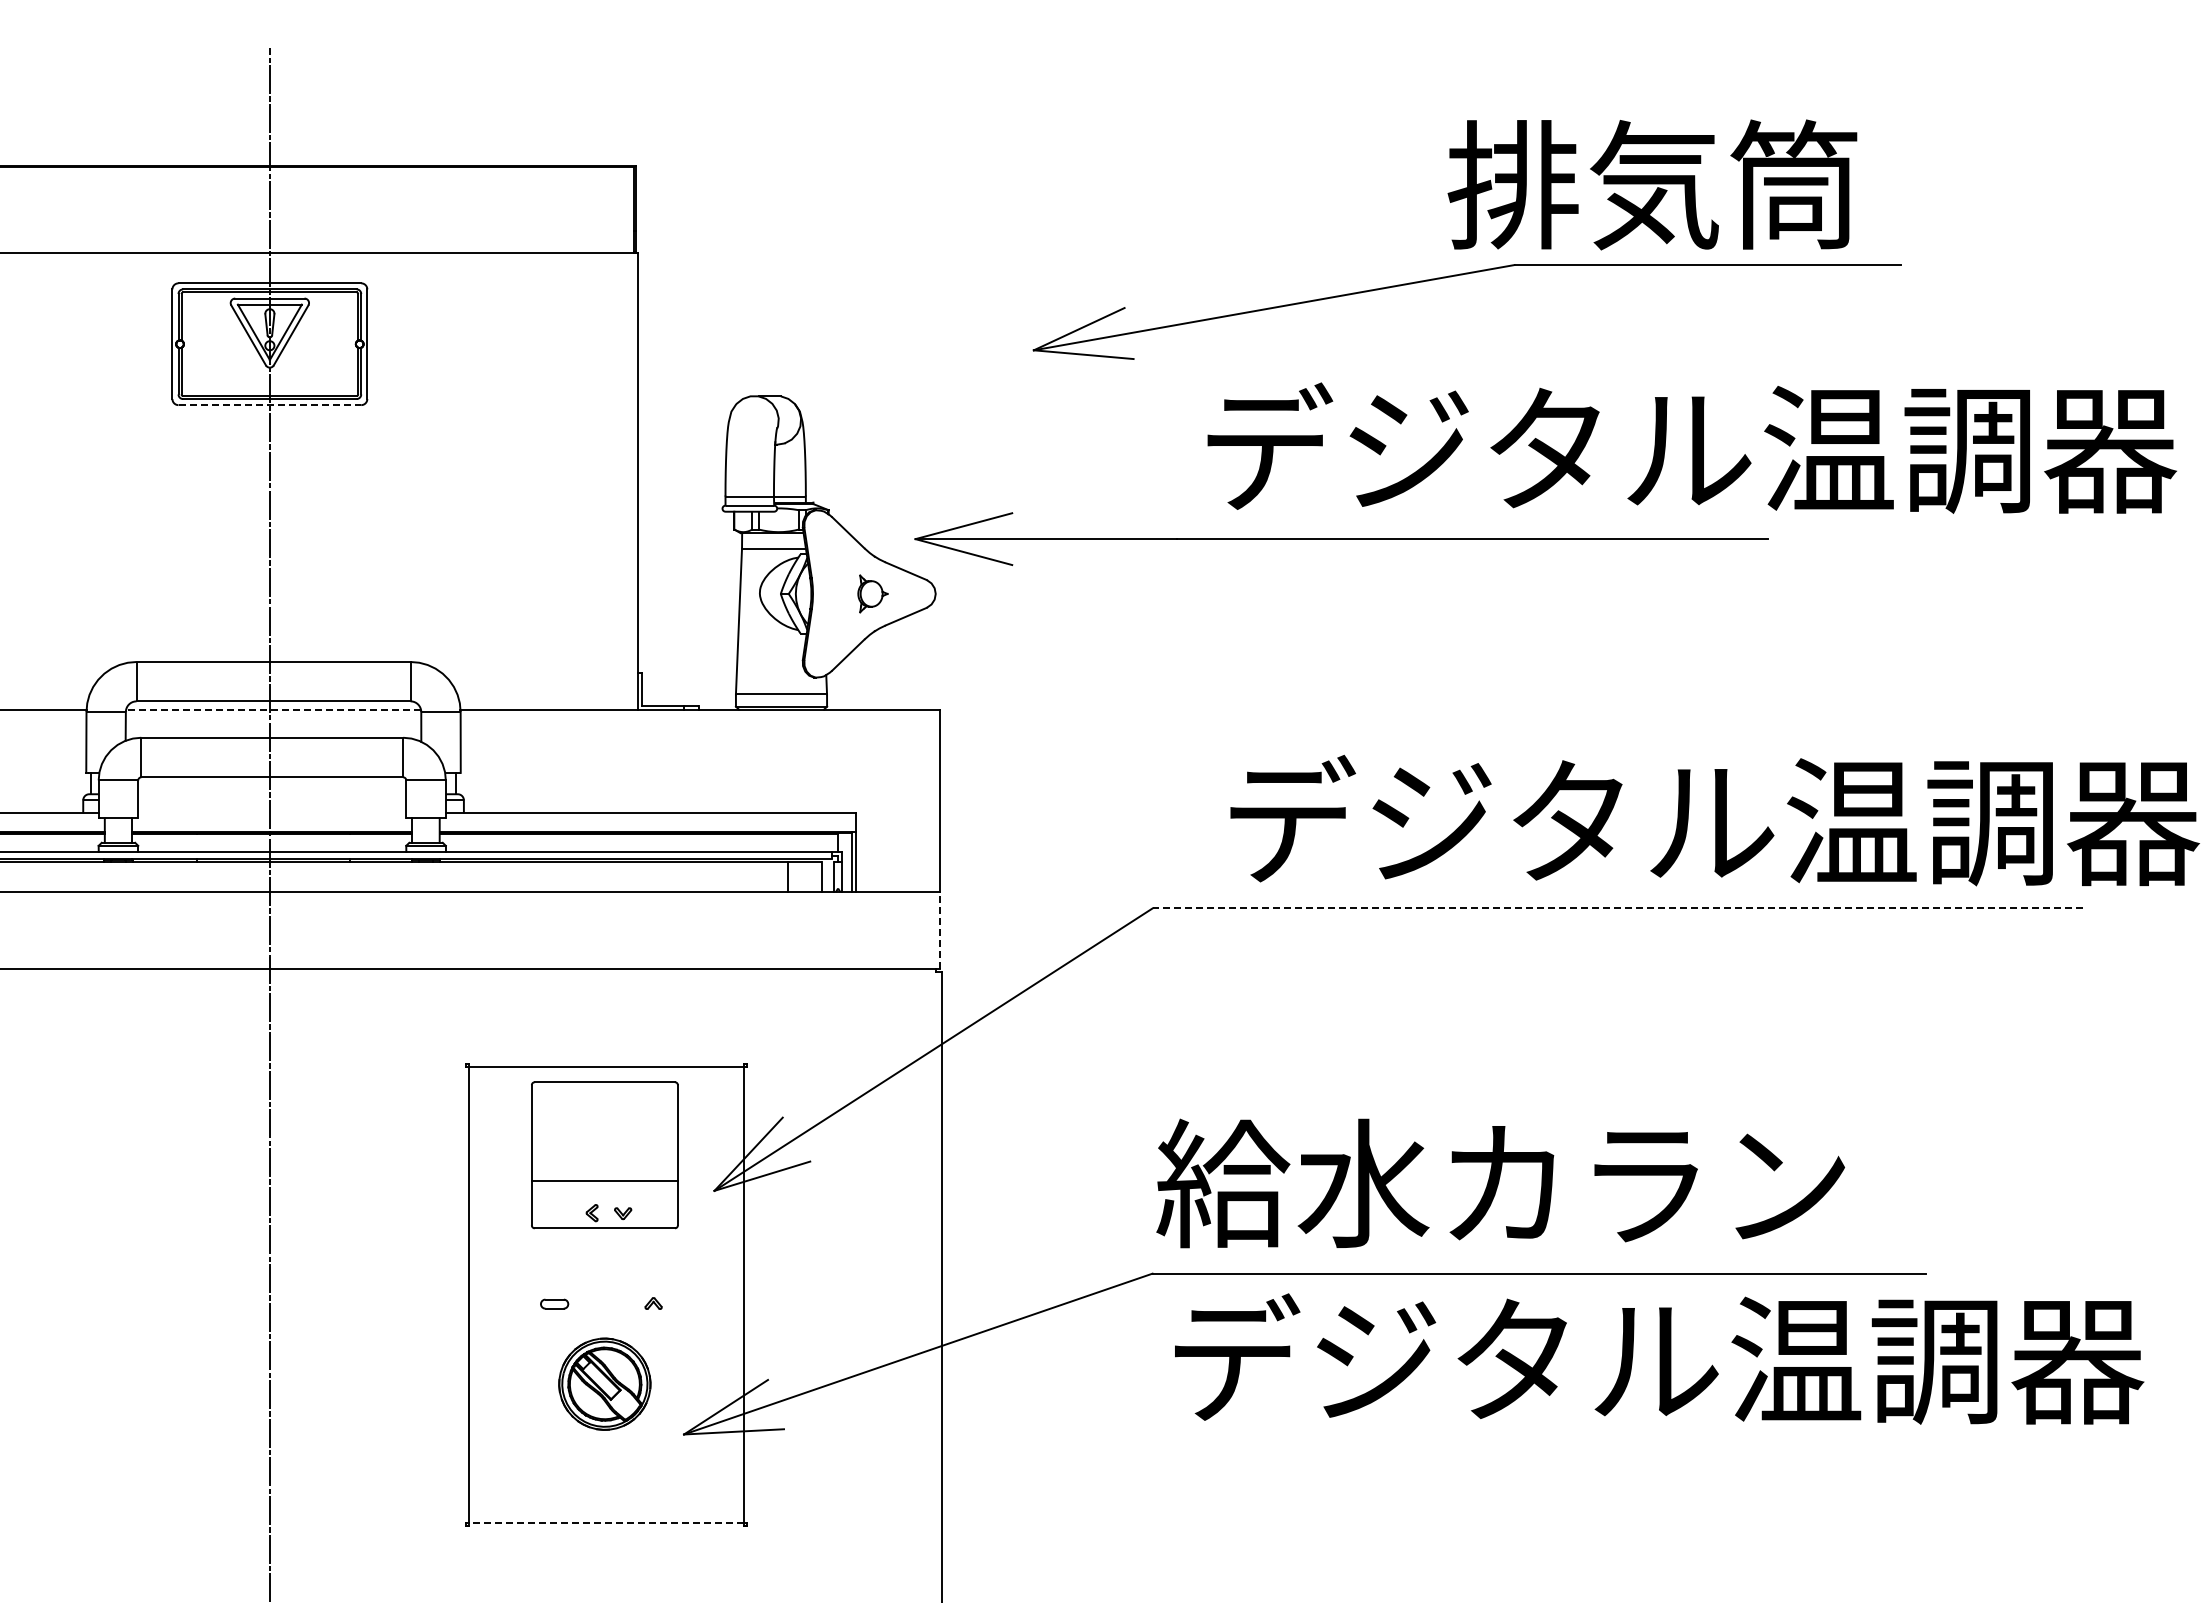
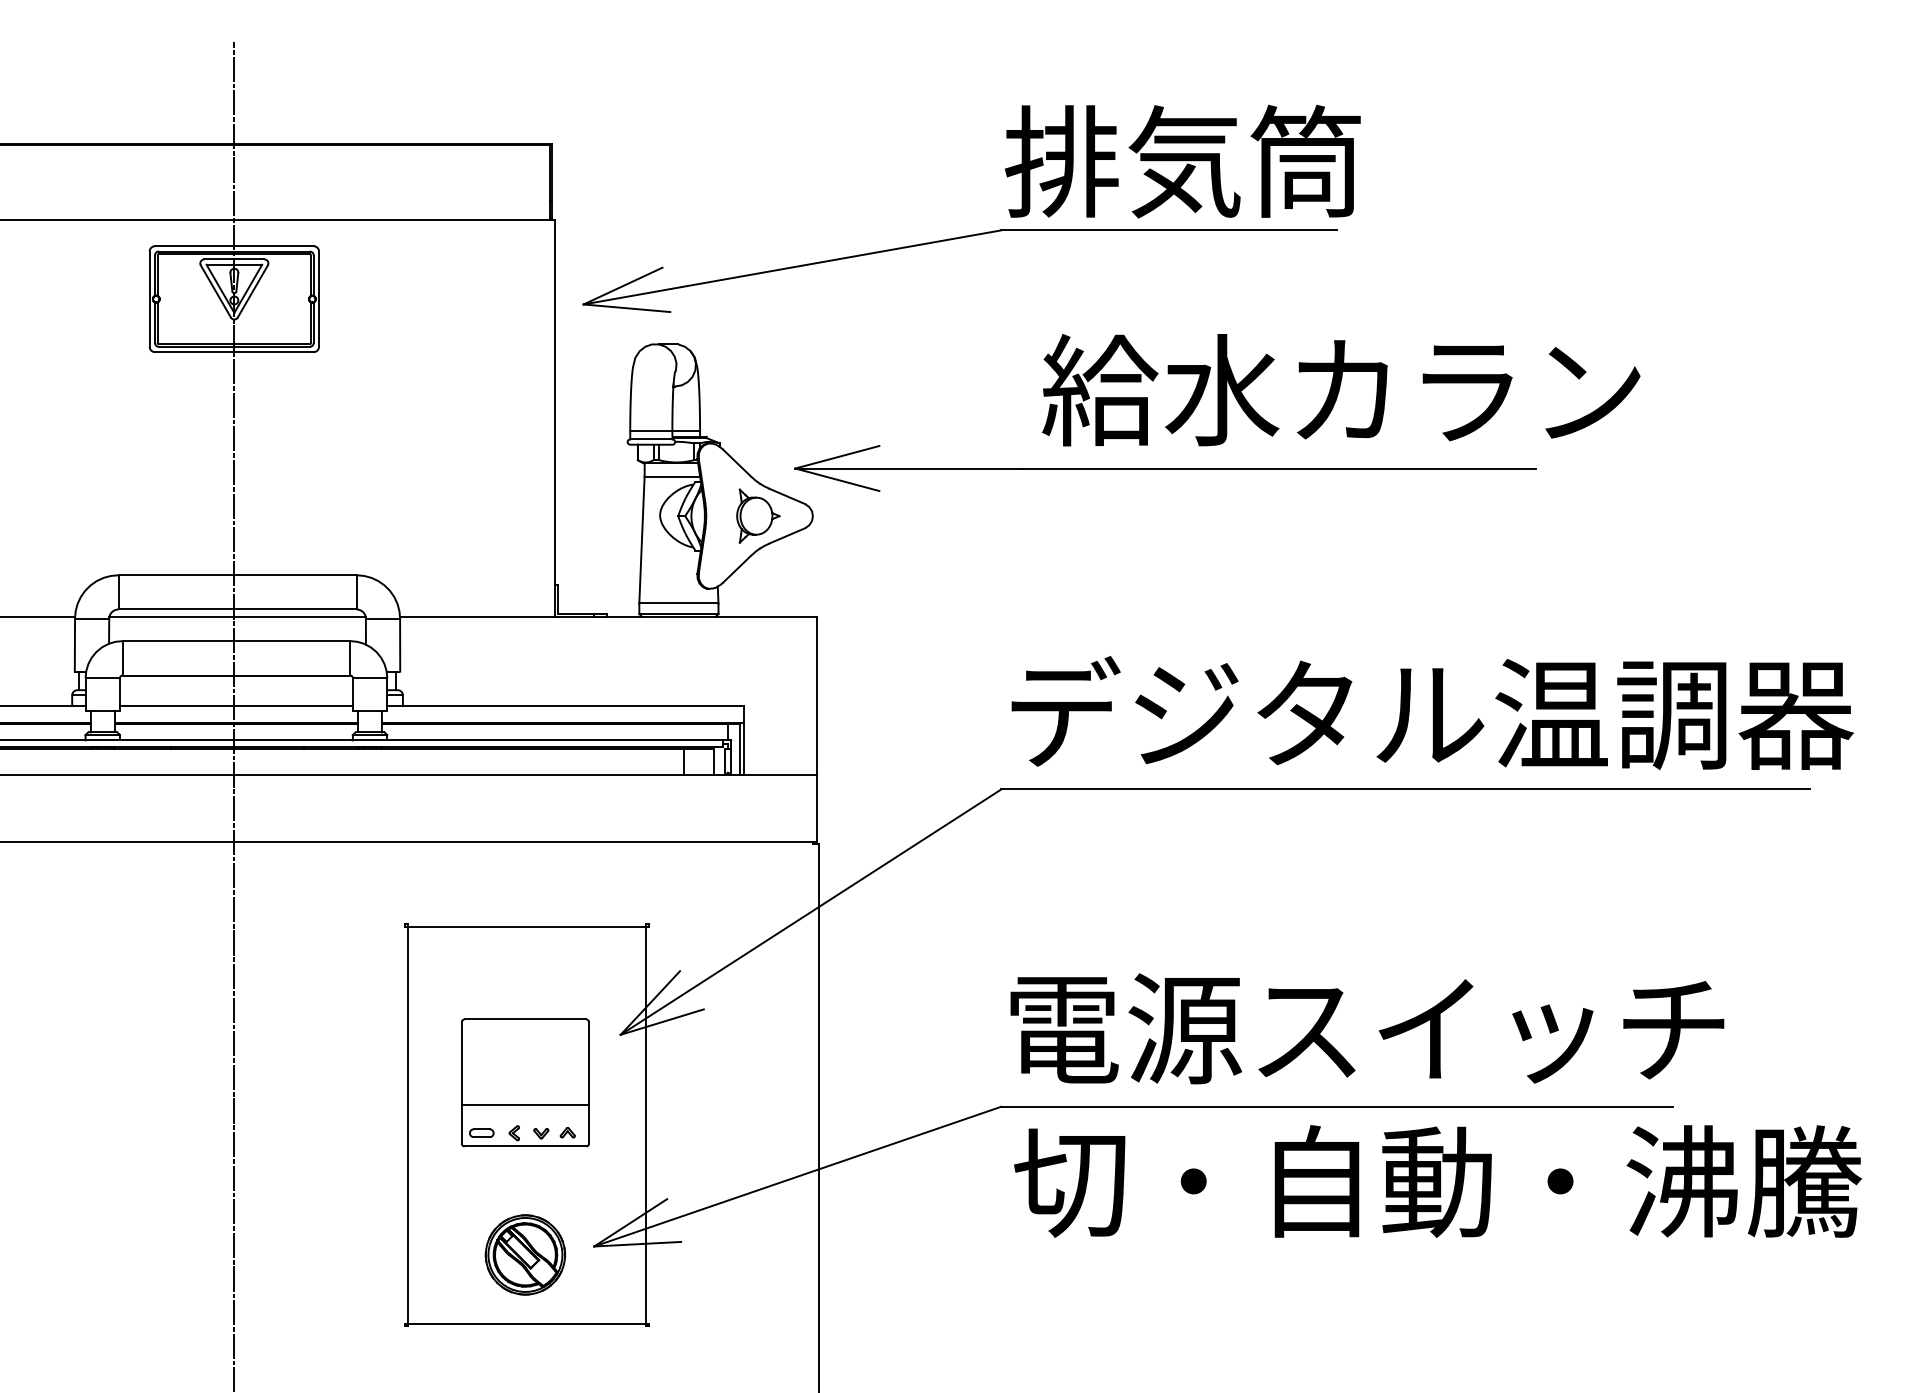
text: (1652, 184) -> (1182, 161), moved
part: (1457, 276) -> (951, 240), moved
line: (270, 405) -> (234, 352), dashed -> solid
text: (1688, 447) -> (1467, 388), デジタル温調器 -> 給水カラン
part: (872, 593) -> (757, 515), size x1.67
line: (273, 709) -> (237, 616), dashed -> solid
line: (272, 812) -> (236, 706), added
text: (1714, 820) -> (1432, 713), moved
line: (1617, 908) -> (1405, 789), dashed -> solid
line: (939, 929) -> (816, 807), dashed -> solid
part: (604, 1155) -> (525, 1083), moved
text: (1570, 1183) -> (1364, 1028), 給水カラン -> 電源スイッチ
text: (1655, 1358) -> (1438, 1180), デジタル温調器 -> 切・自動・沸騰
part: (604, 1383) -> (525, 1254), moved
line: (605, 1523) -> (525, 1323), dashed -> solid

